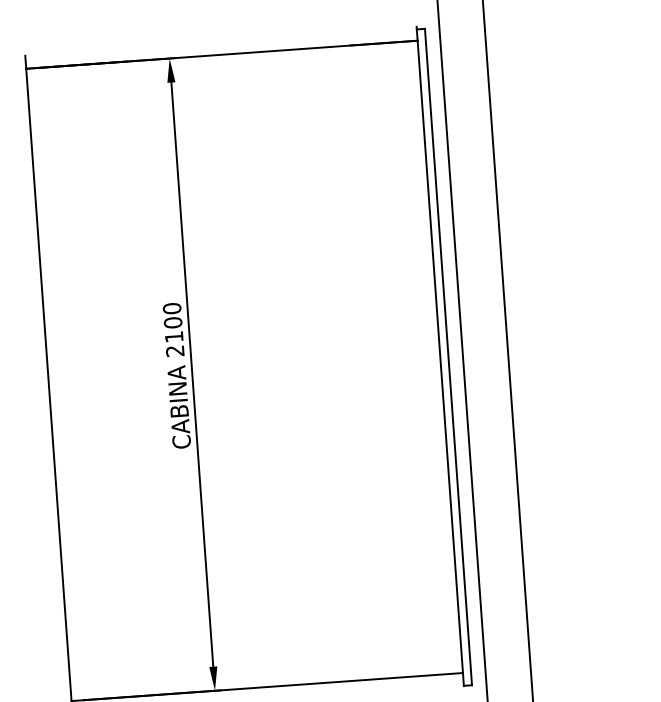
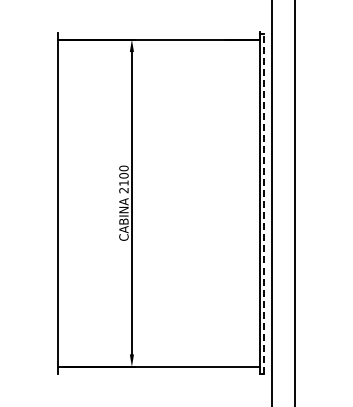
line: (448, 356) -> (264, 203), solid -> dashed

